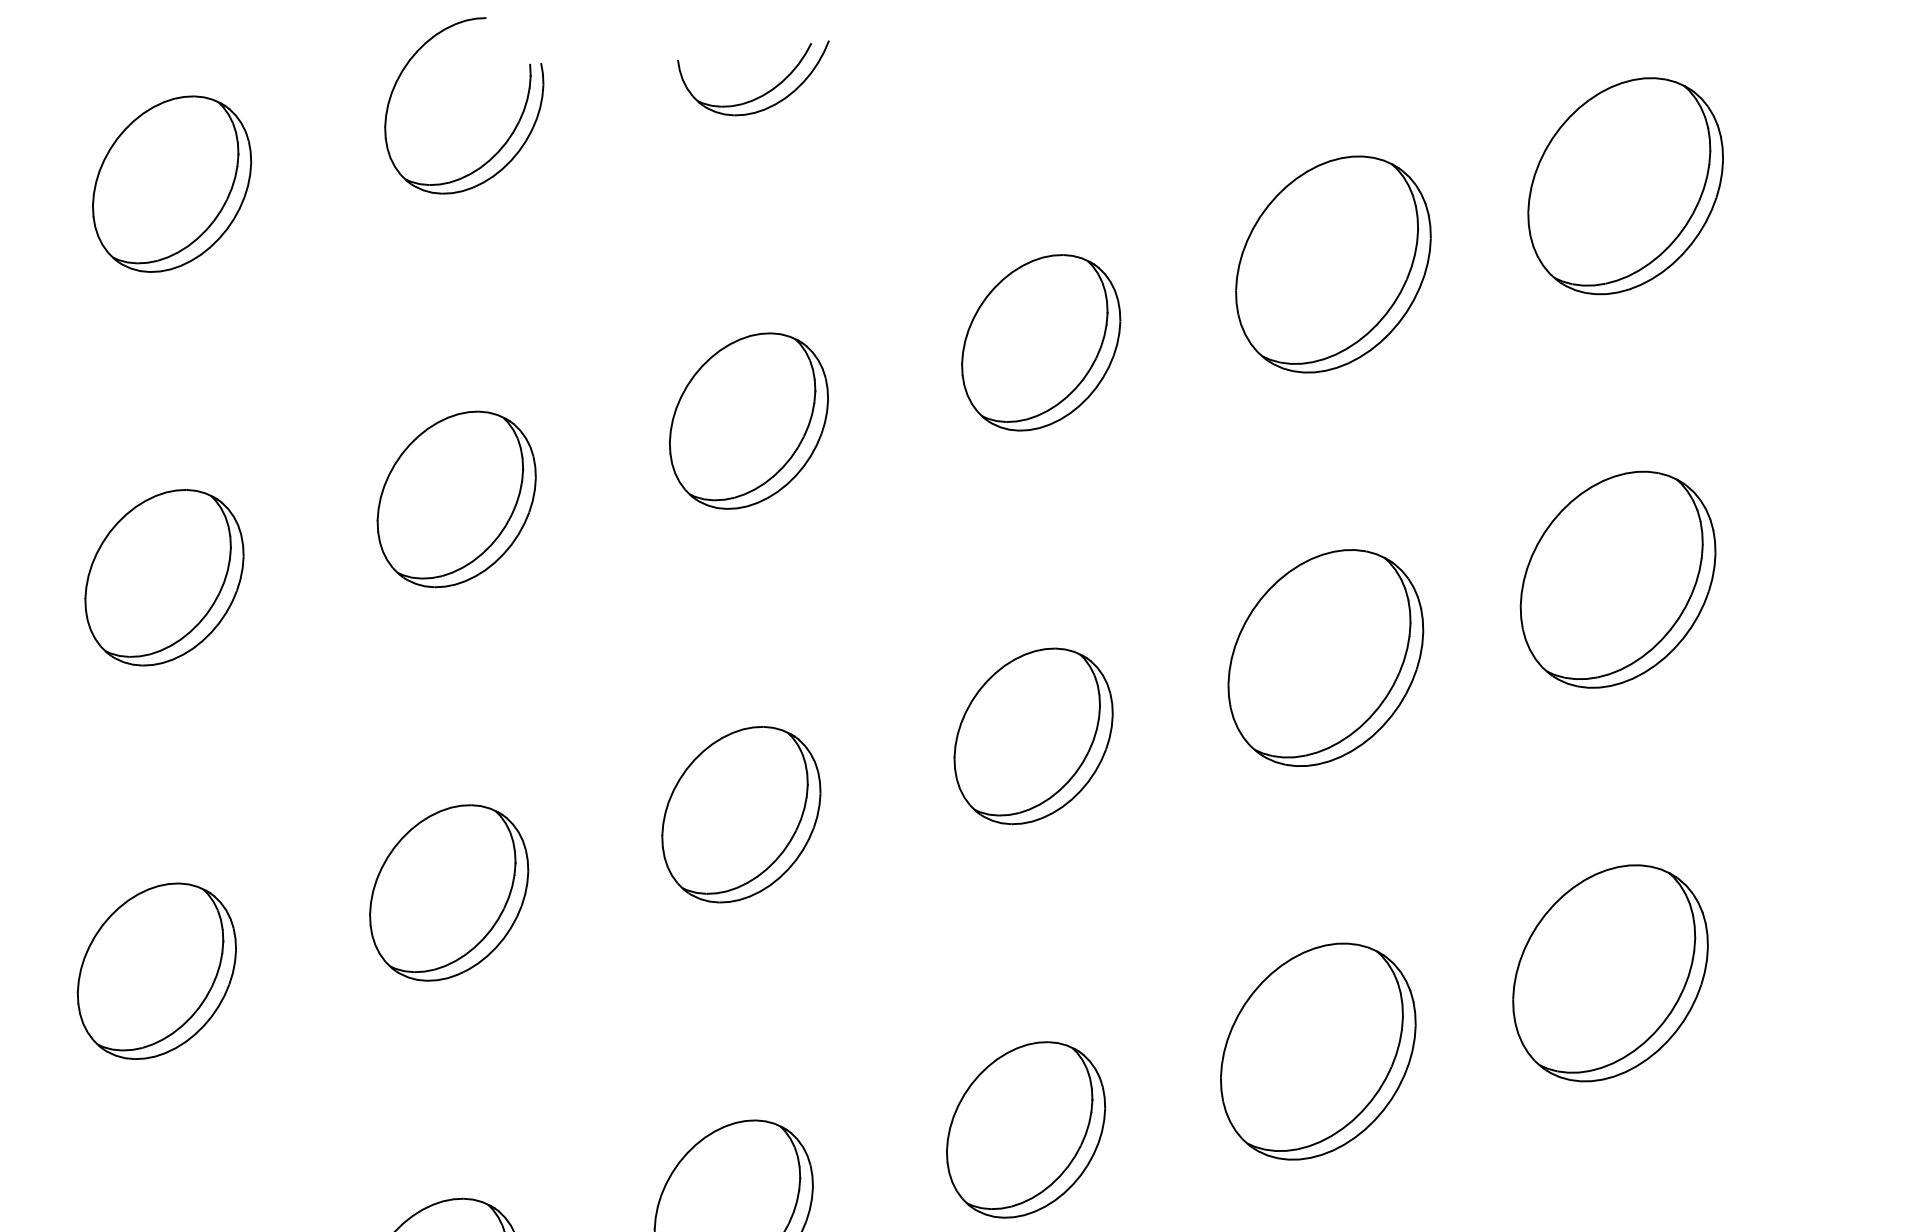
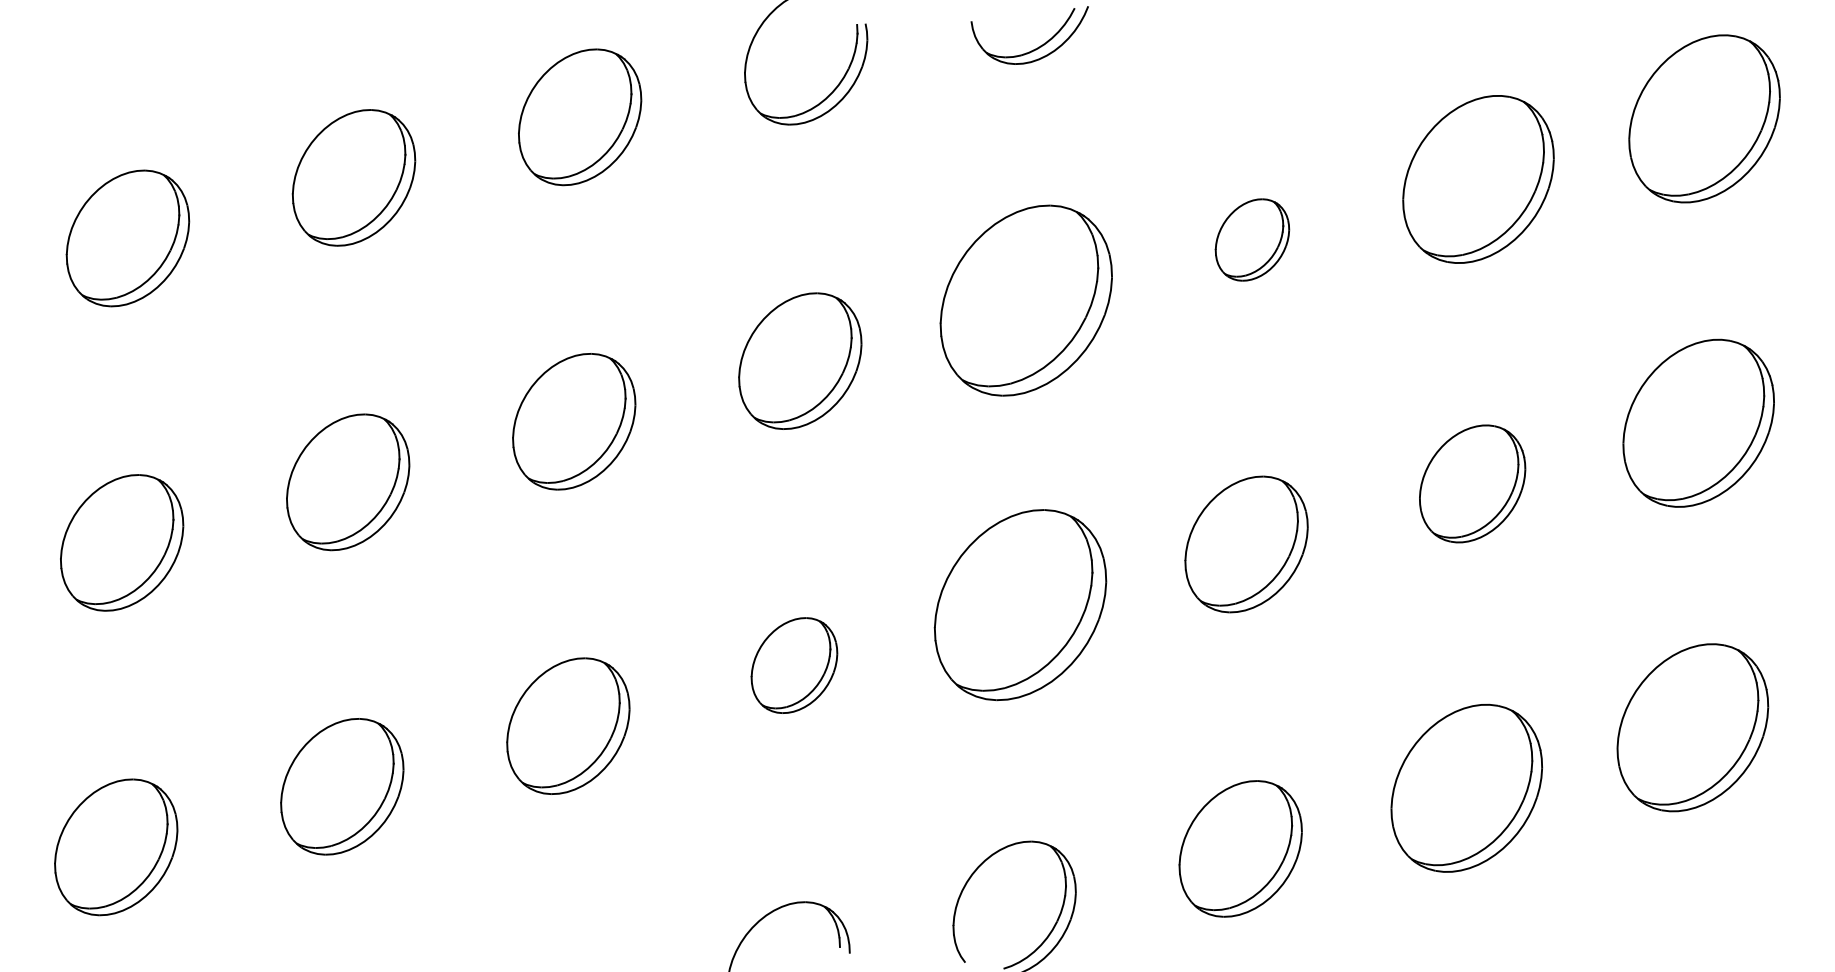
part: (1041, 342) -> (1252, 239), size x0.6
part: (749, 420) -> (1026, 300), size x1.4
part: (1325, 657) -> (1472, 483), size x0.7
part: (741, 813) -> (1020, 604), size x1.4
part: (449, 892) -> (794, 665), size x0.7

